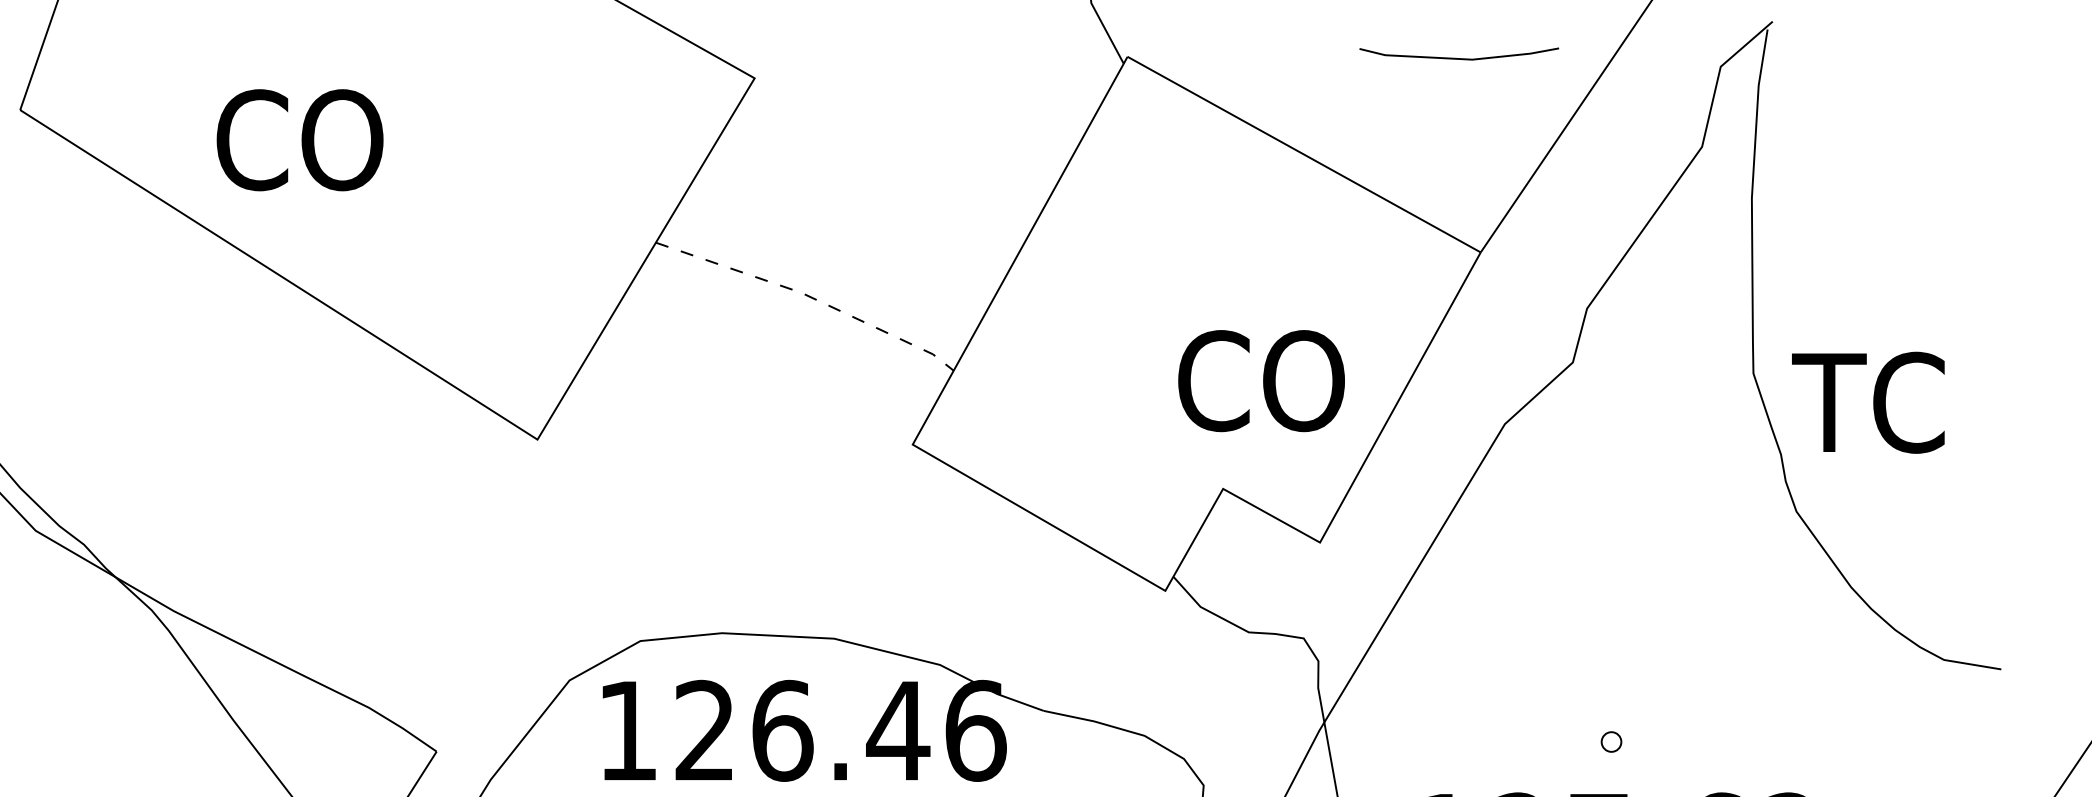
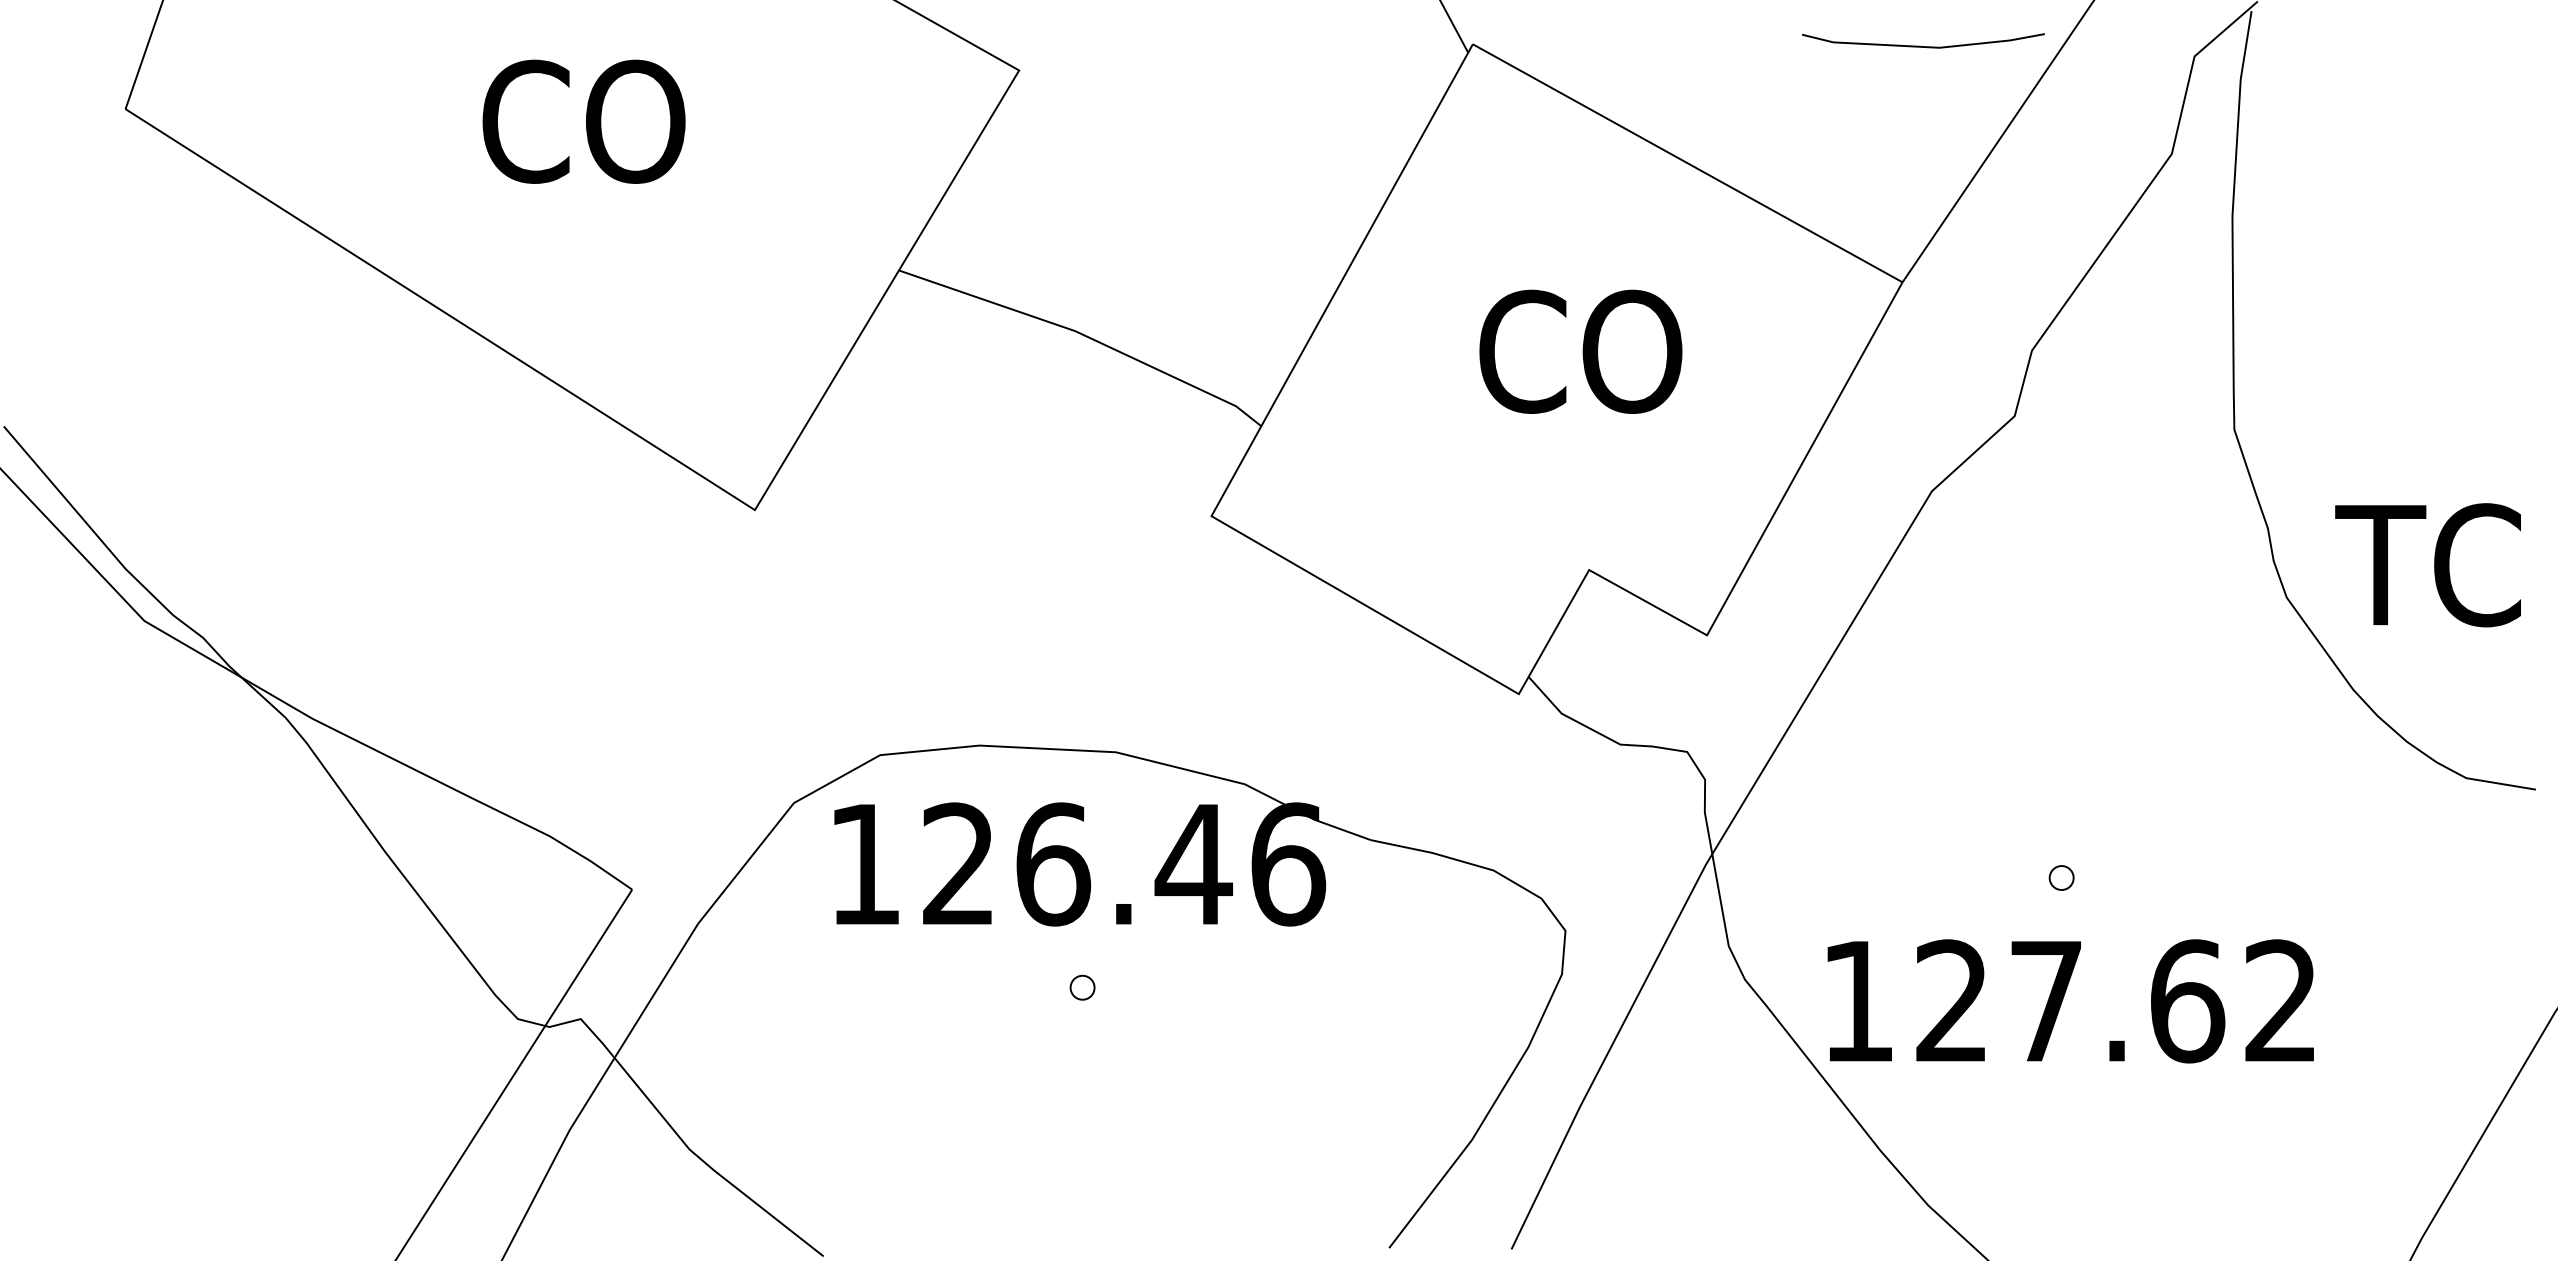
line: (1456, 57) -> (1920, 45), moved
text: (299, 139) -> (583, 121), moved
line: (810, 296) -> (1086, 336), dashed -> solid
text: (1261, 380) -> (1580, 351), moved
text: (1867, 402) -> (2427, 565), moved

